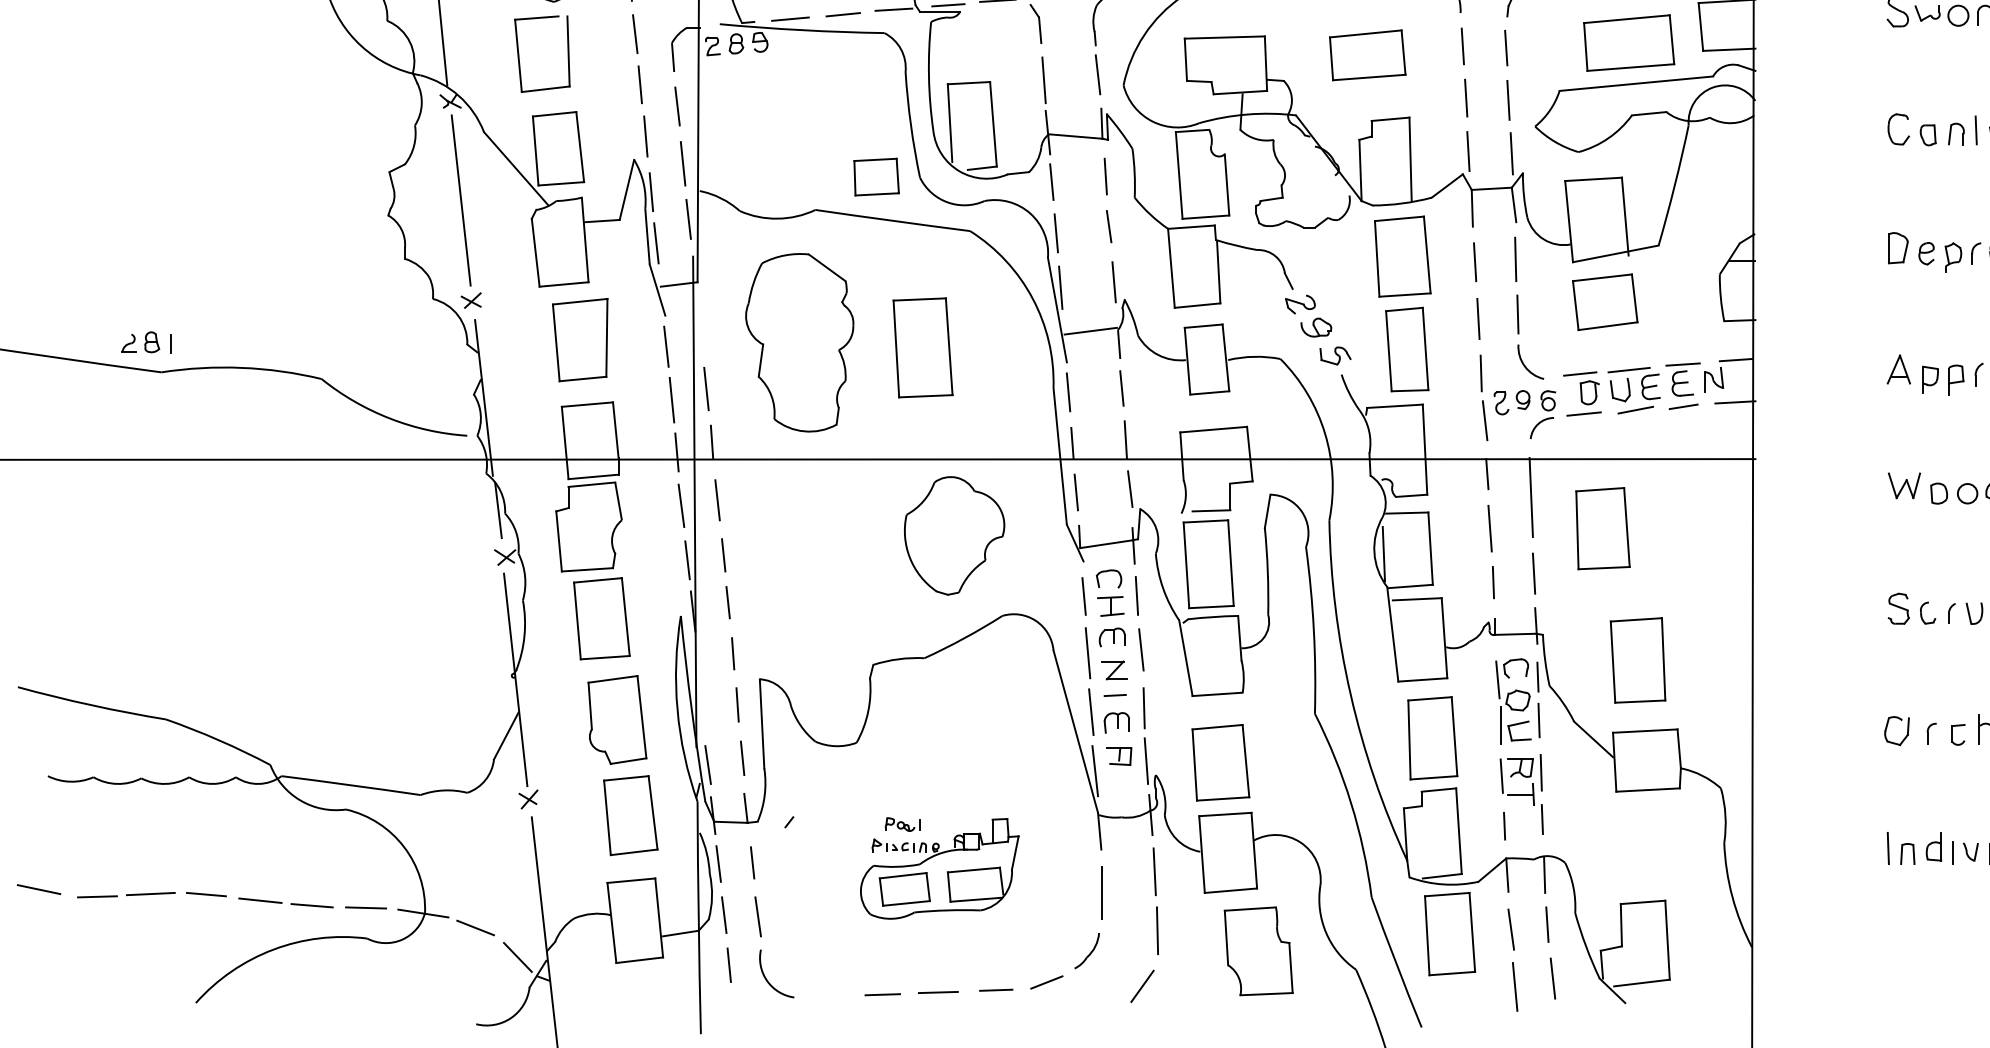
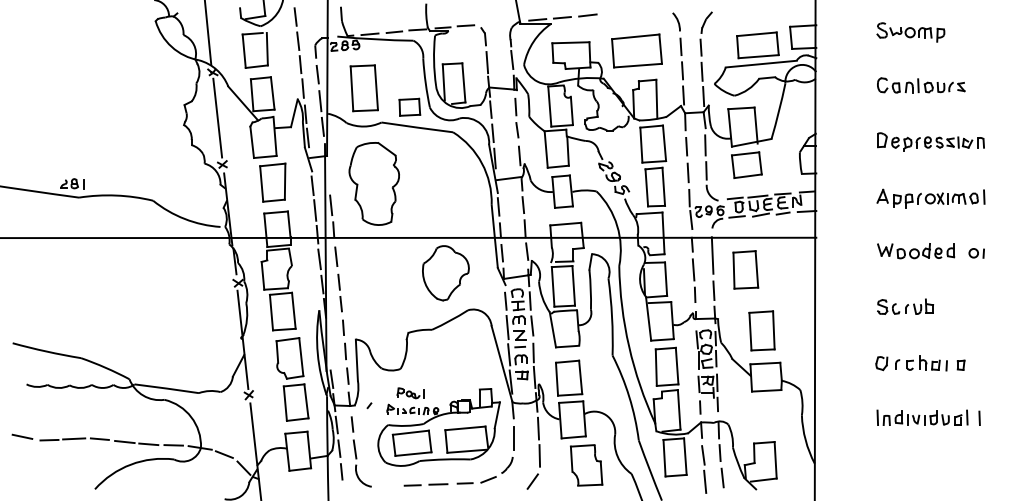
part: (1366, 54) -> (636, 50), size x1.43
part: (921, 348) -> (363, 88), moved
part: (938, 867) -> (438, 426), size x1.67

